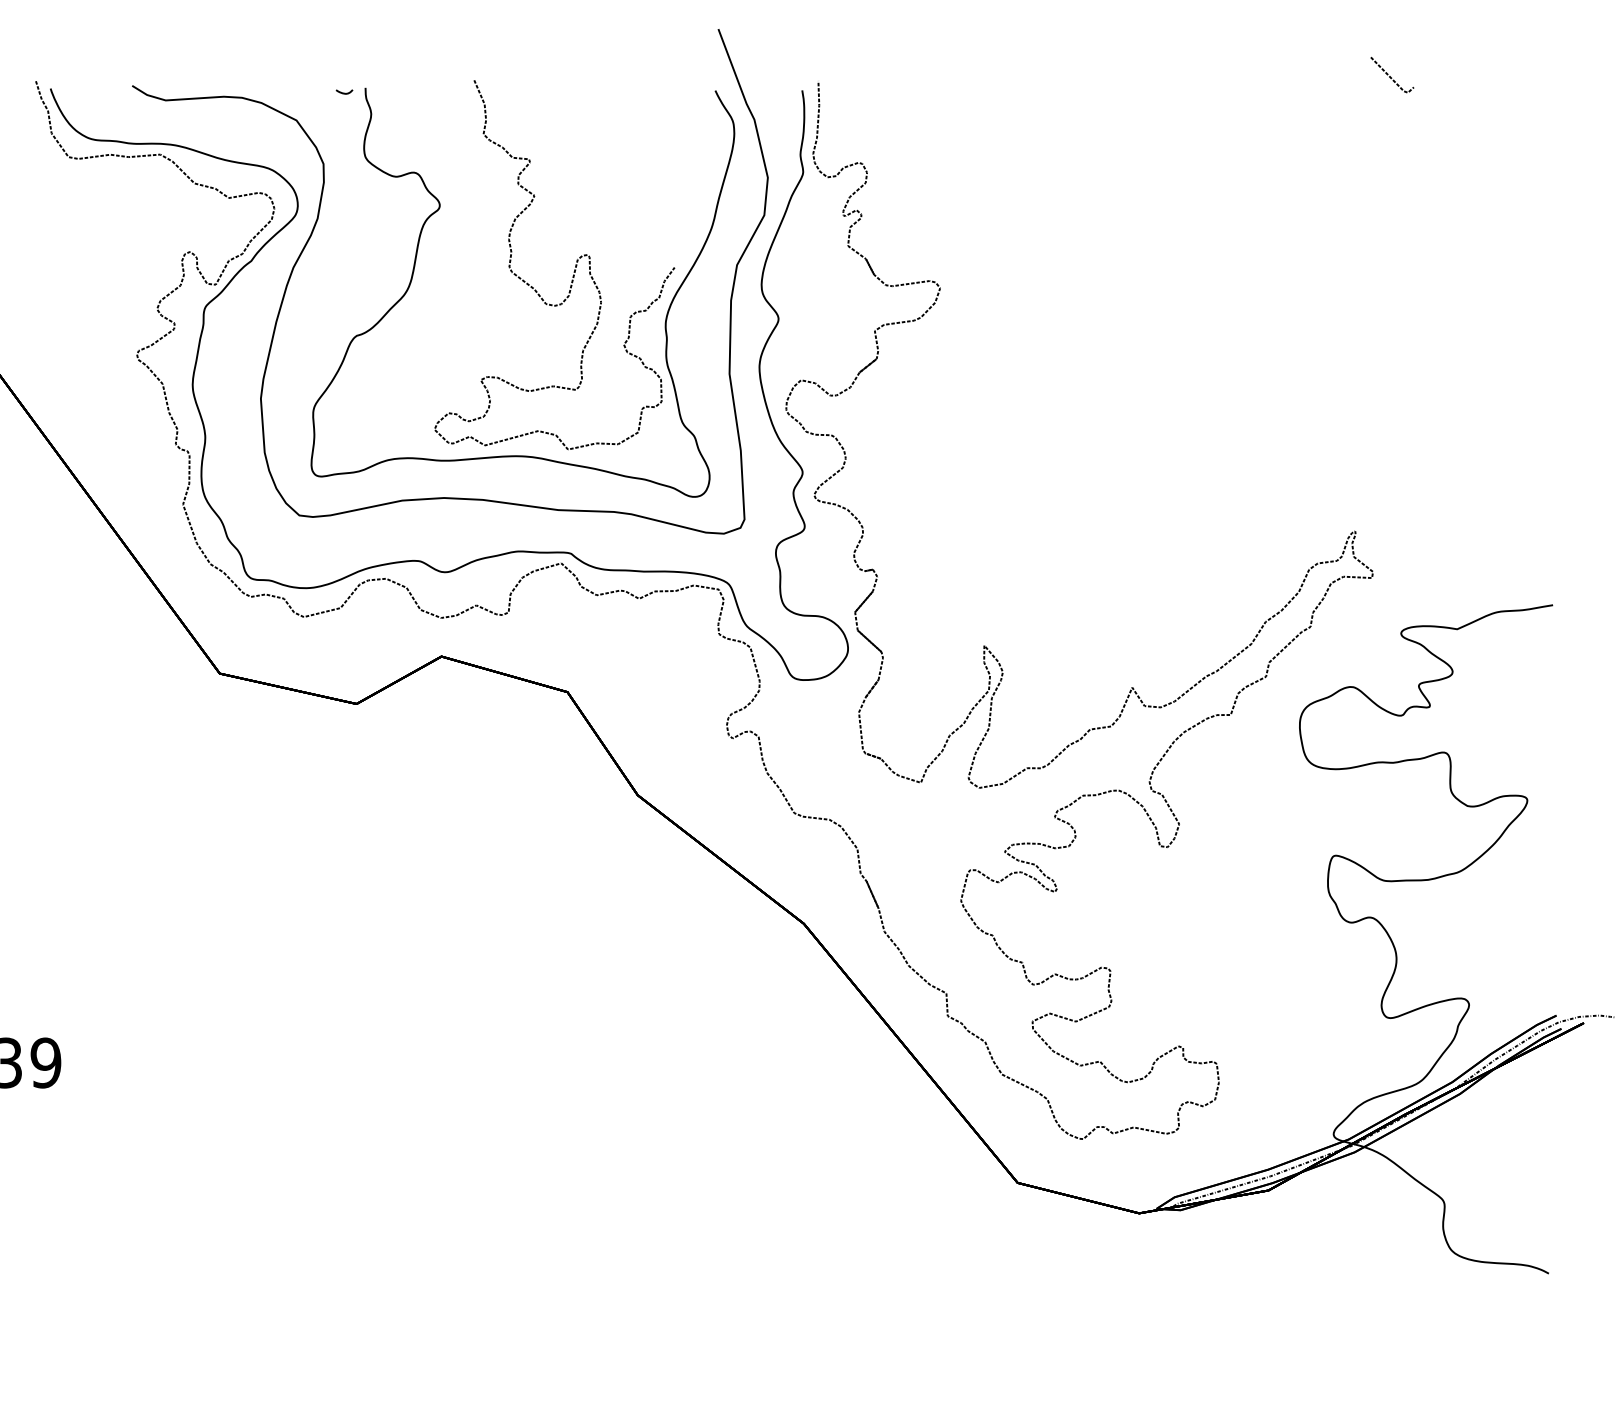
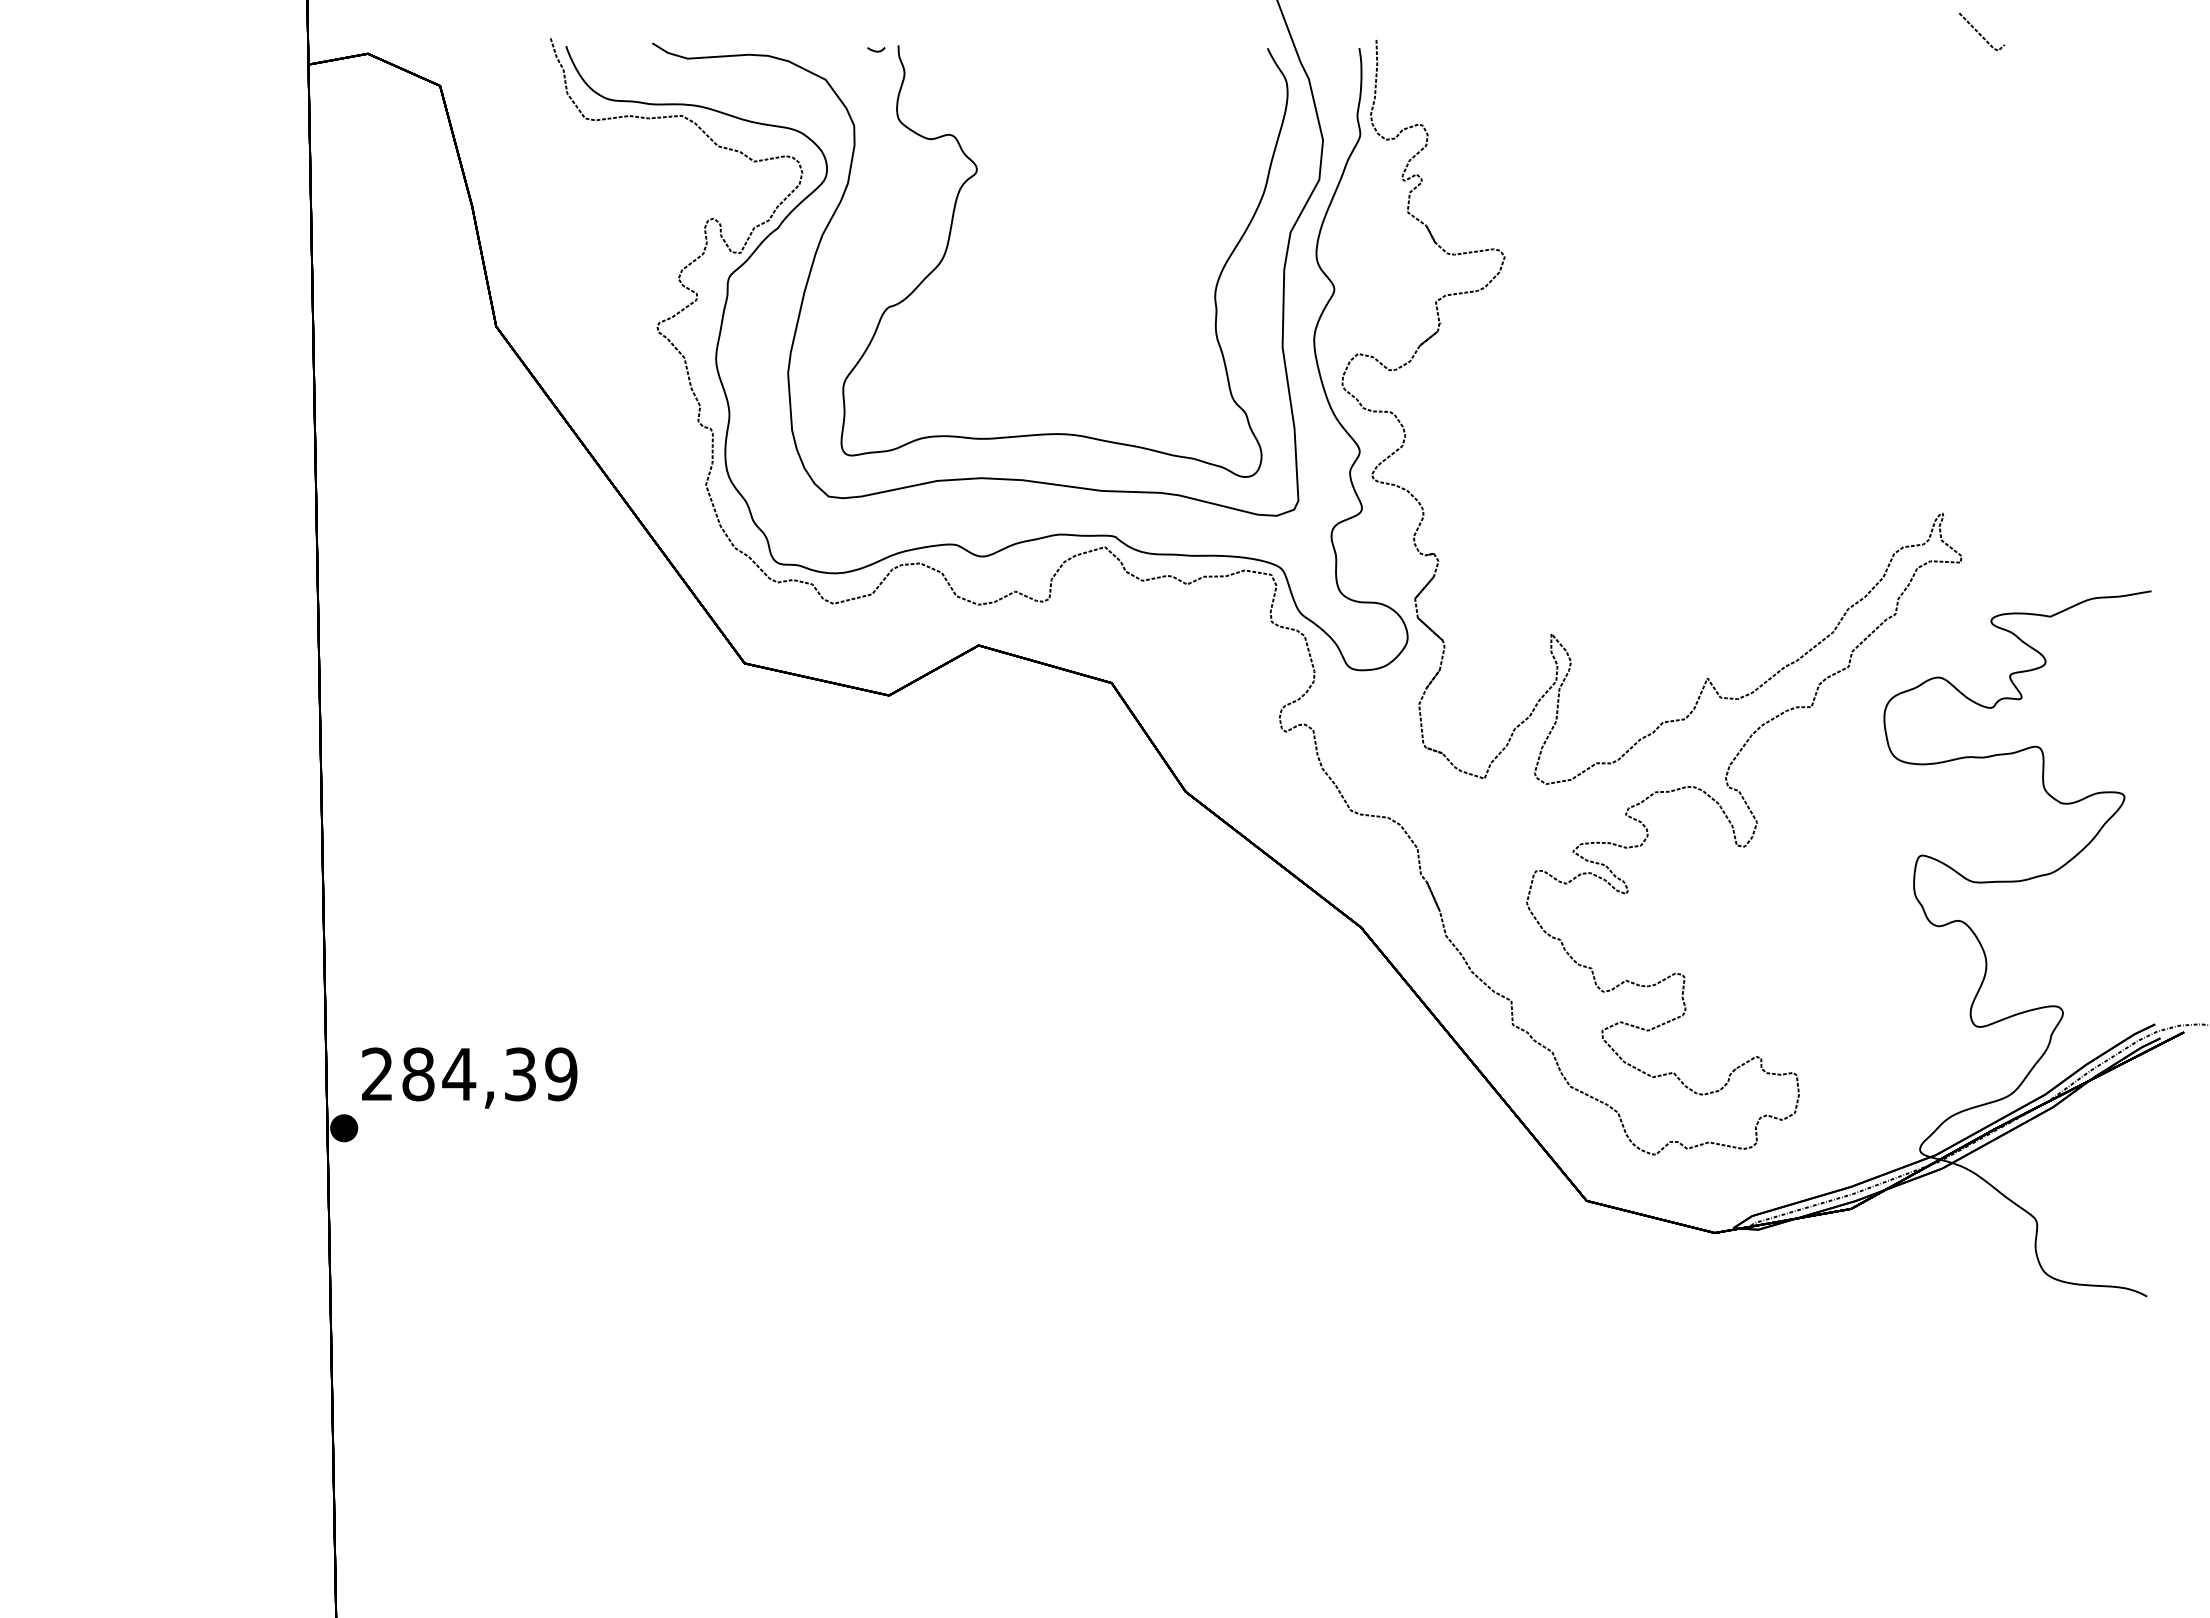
curve: (574, 269) -> (1118, 237), removed

